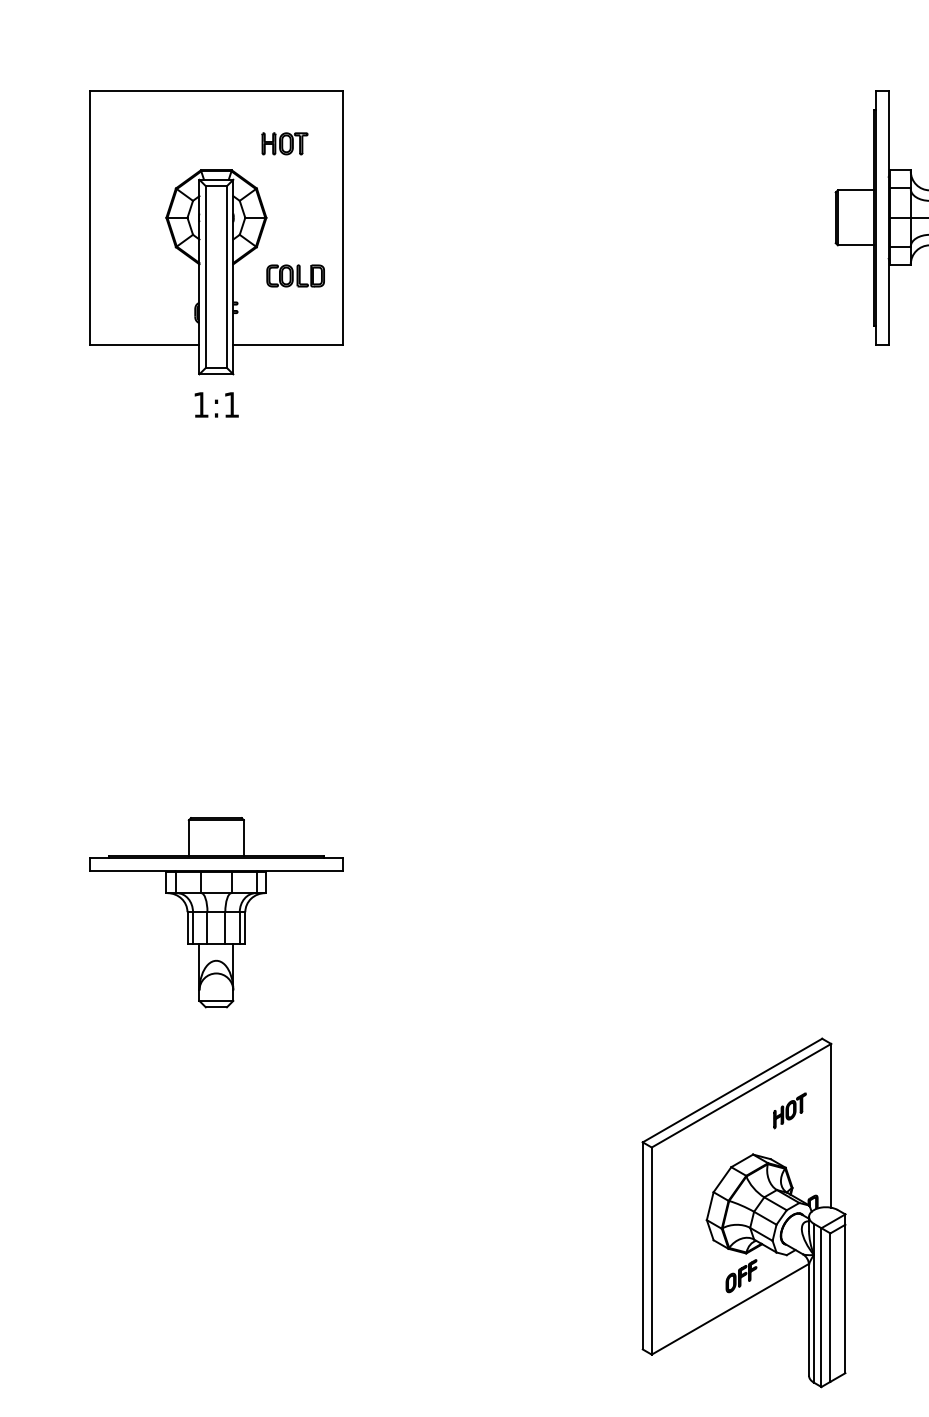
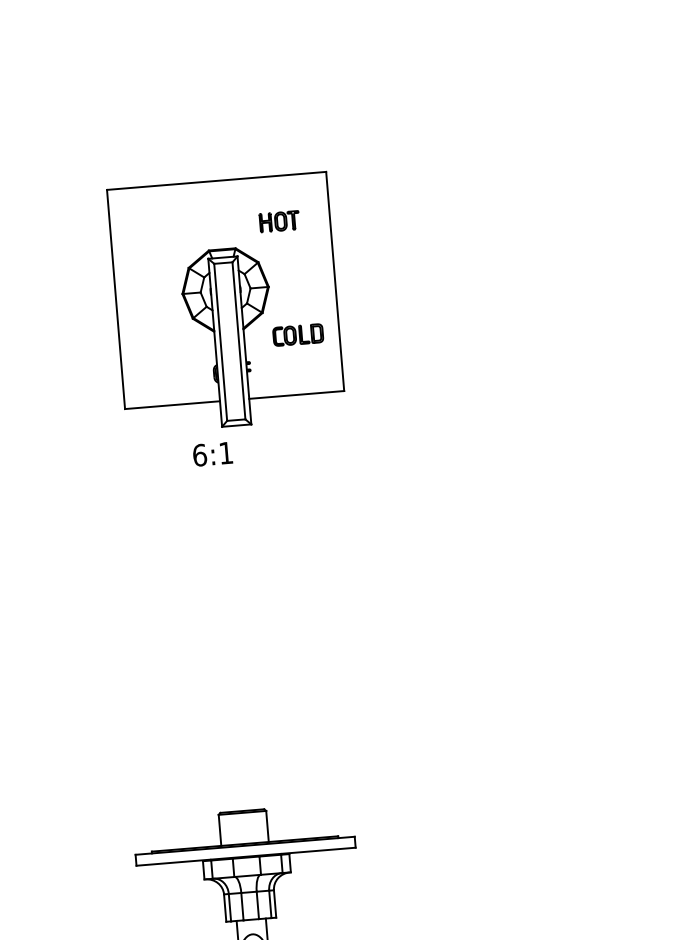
part: (216, 232) -> (226, 303), moved
text: (201, 404) -> (200, 454), 1:1 -> 6:1

